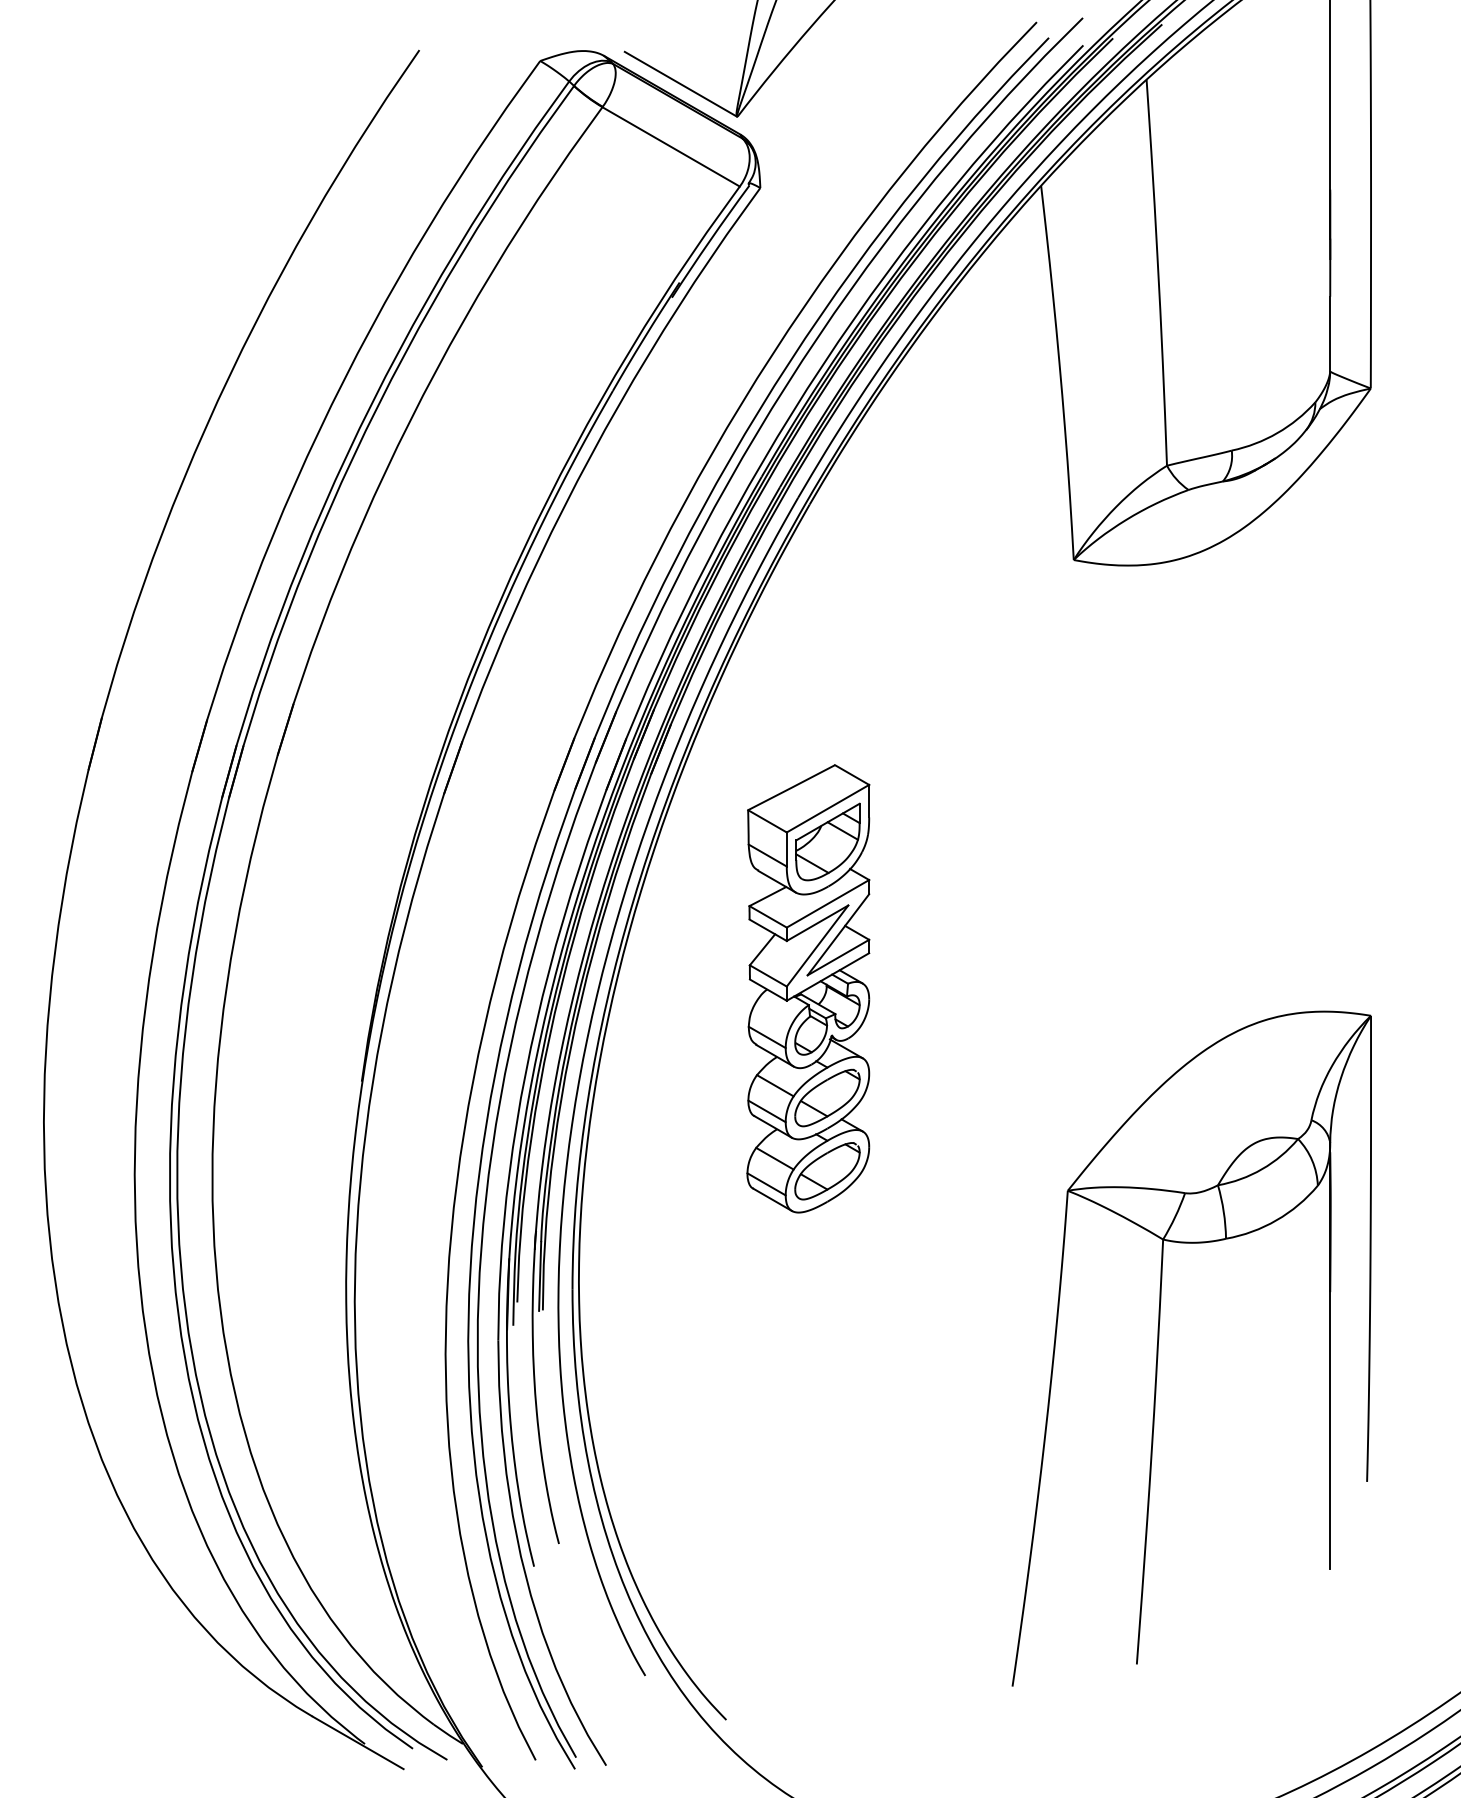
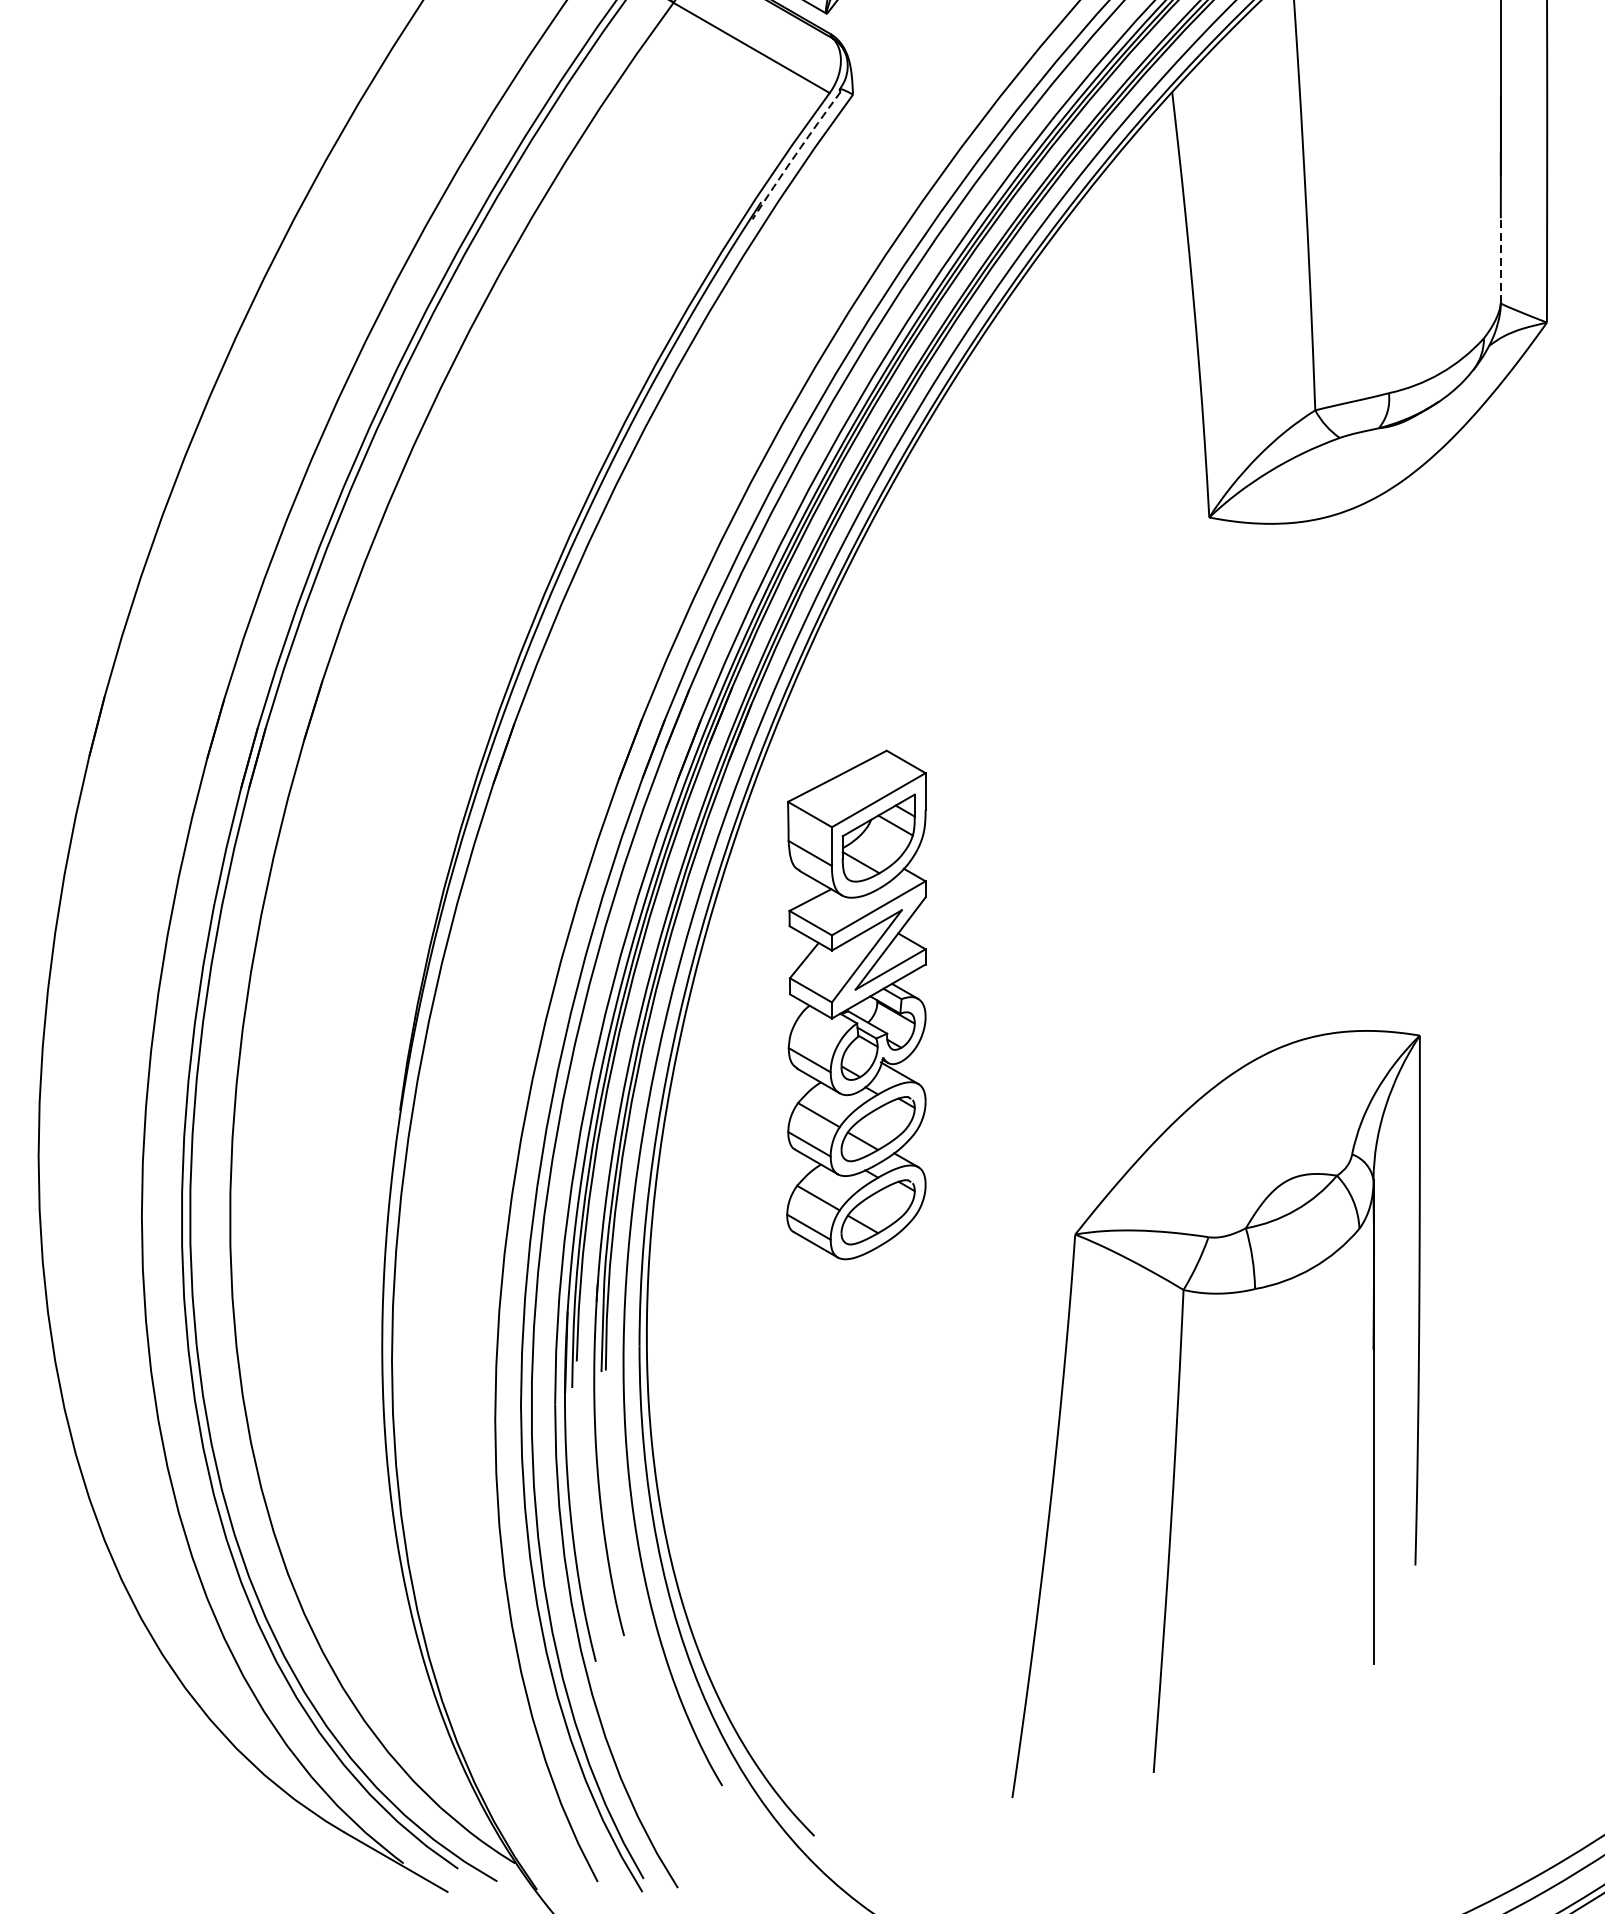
arc: (709, 241) -> (795, 155), solid -> dashed
line: (1330, 333) -> (1501, 260), solid -> dashed
part: (808, 988) -> (856, 1004), moved
part: (1158, 1348) -> (1178, 1413), moved

